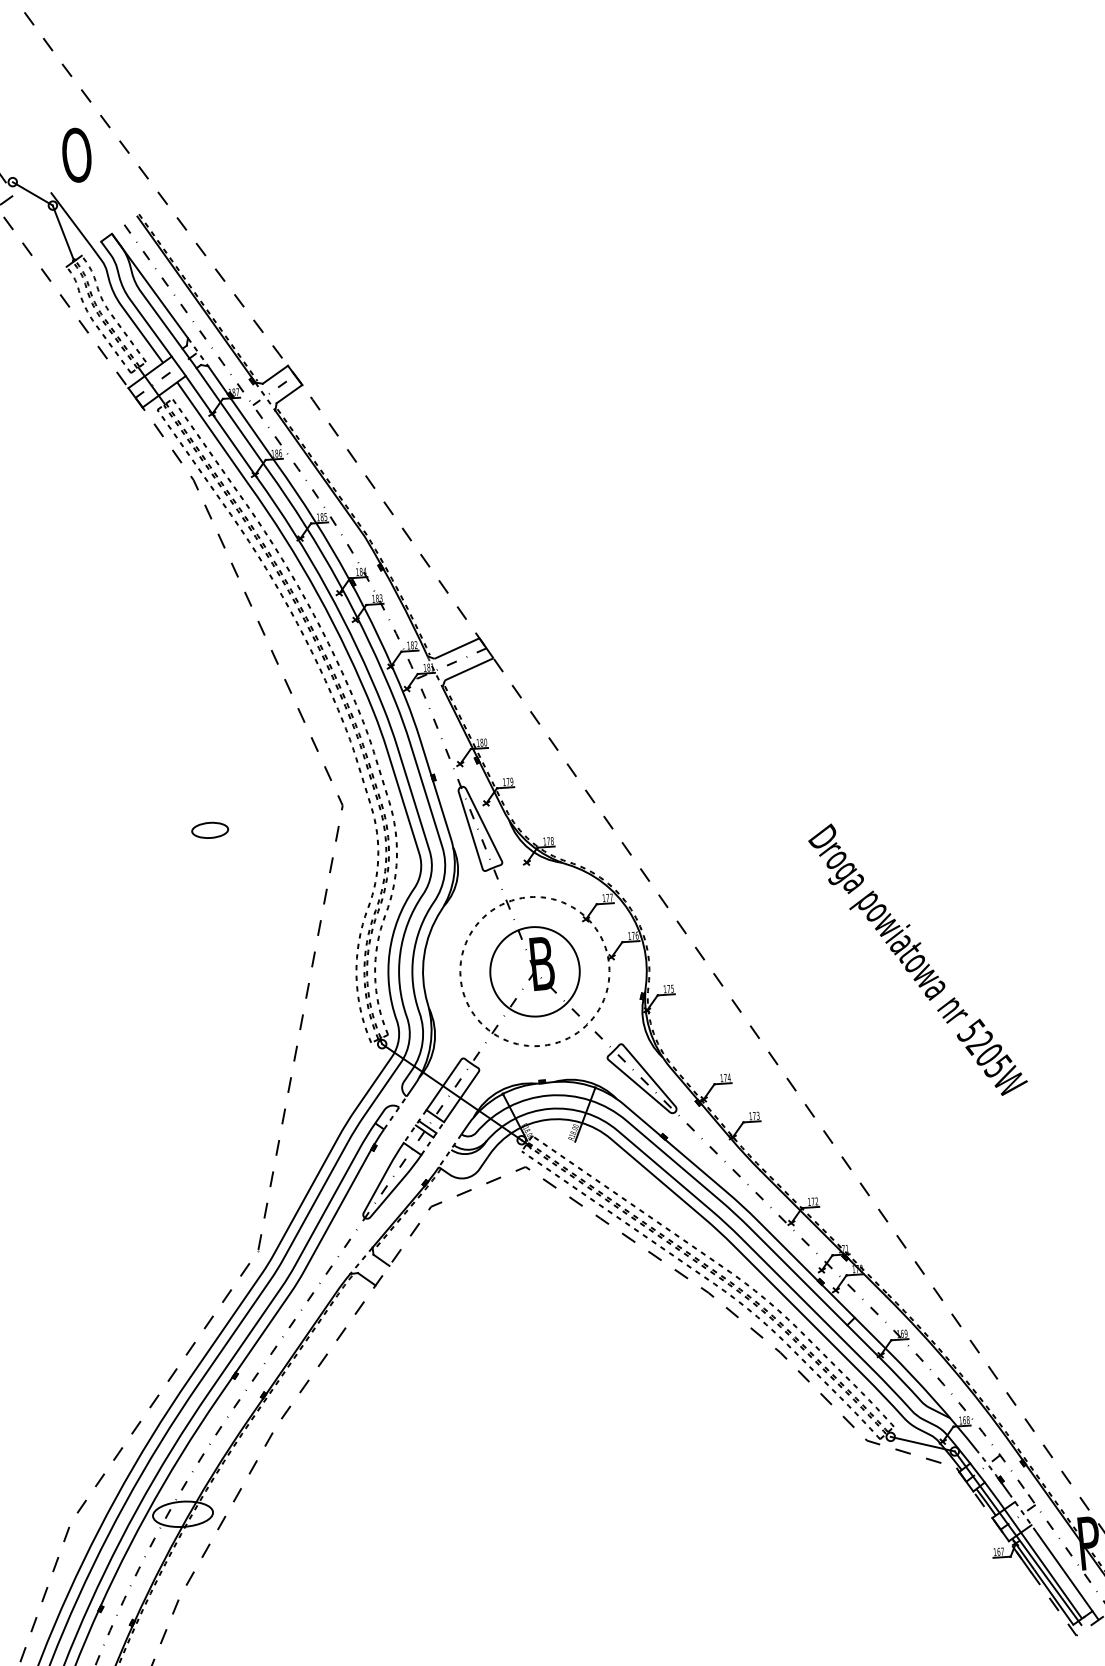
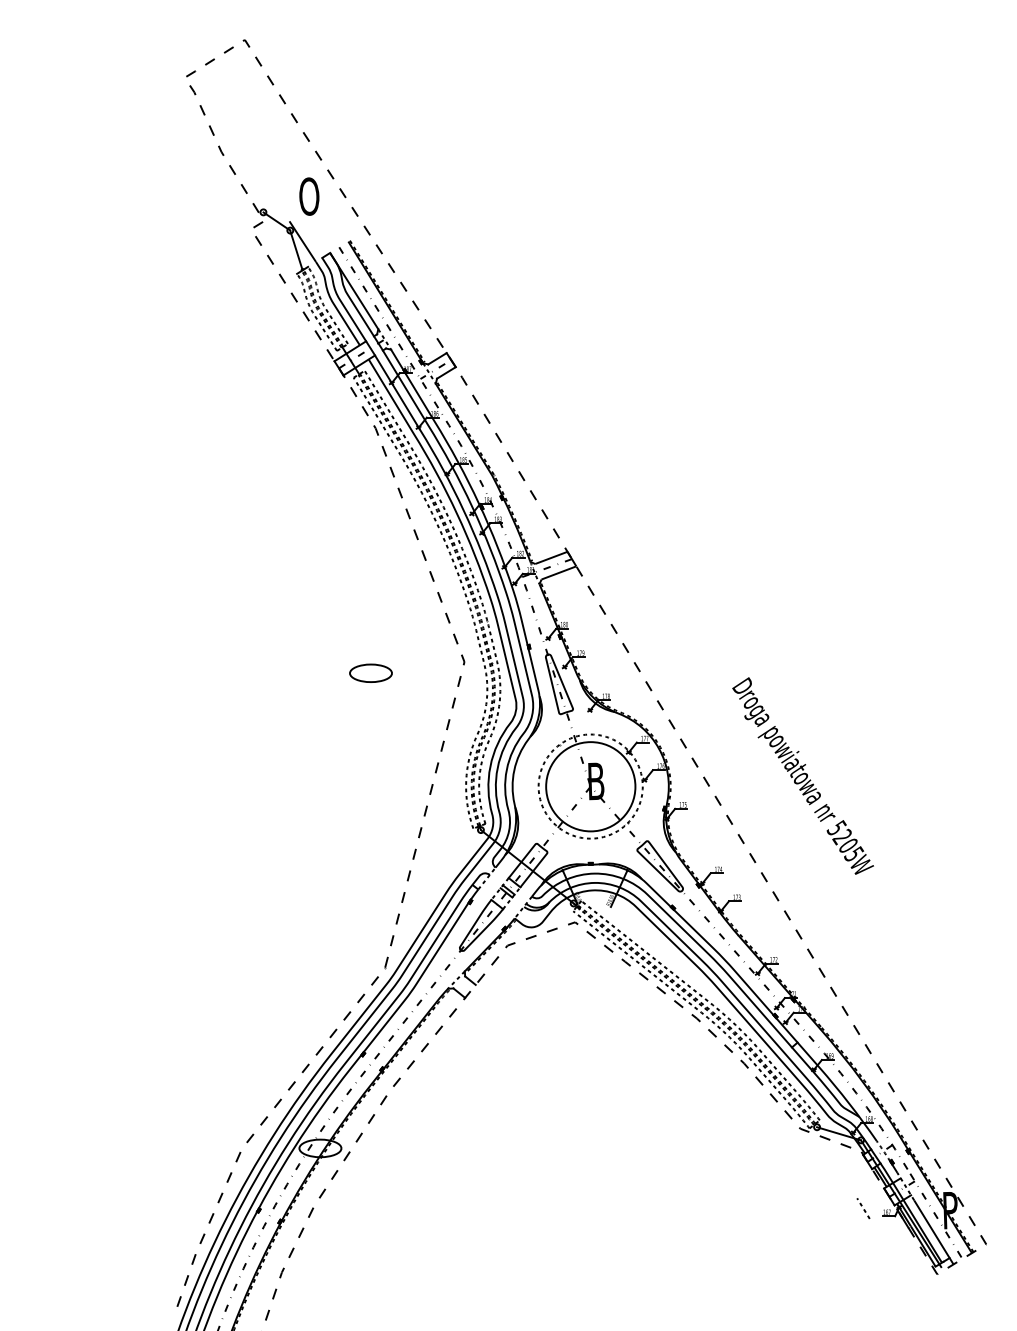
part: (209, 829) -> (370, 672), size x1.67
text: (916, 959) -> (802, 775), moved
circle: (534, 971) -> (590, 786), size x1.43
line: (964, 1550) -> (863, 1209), added

